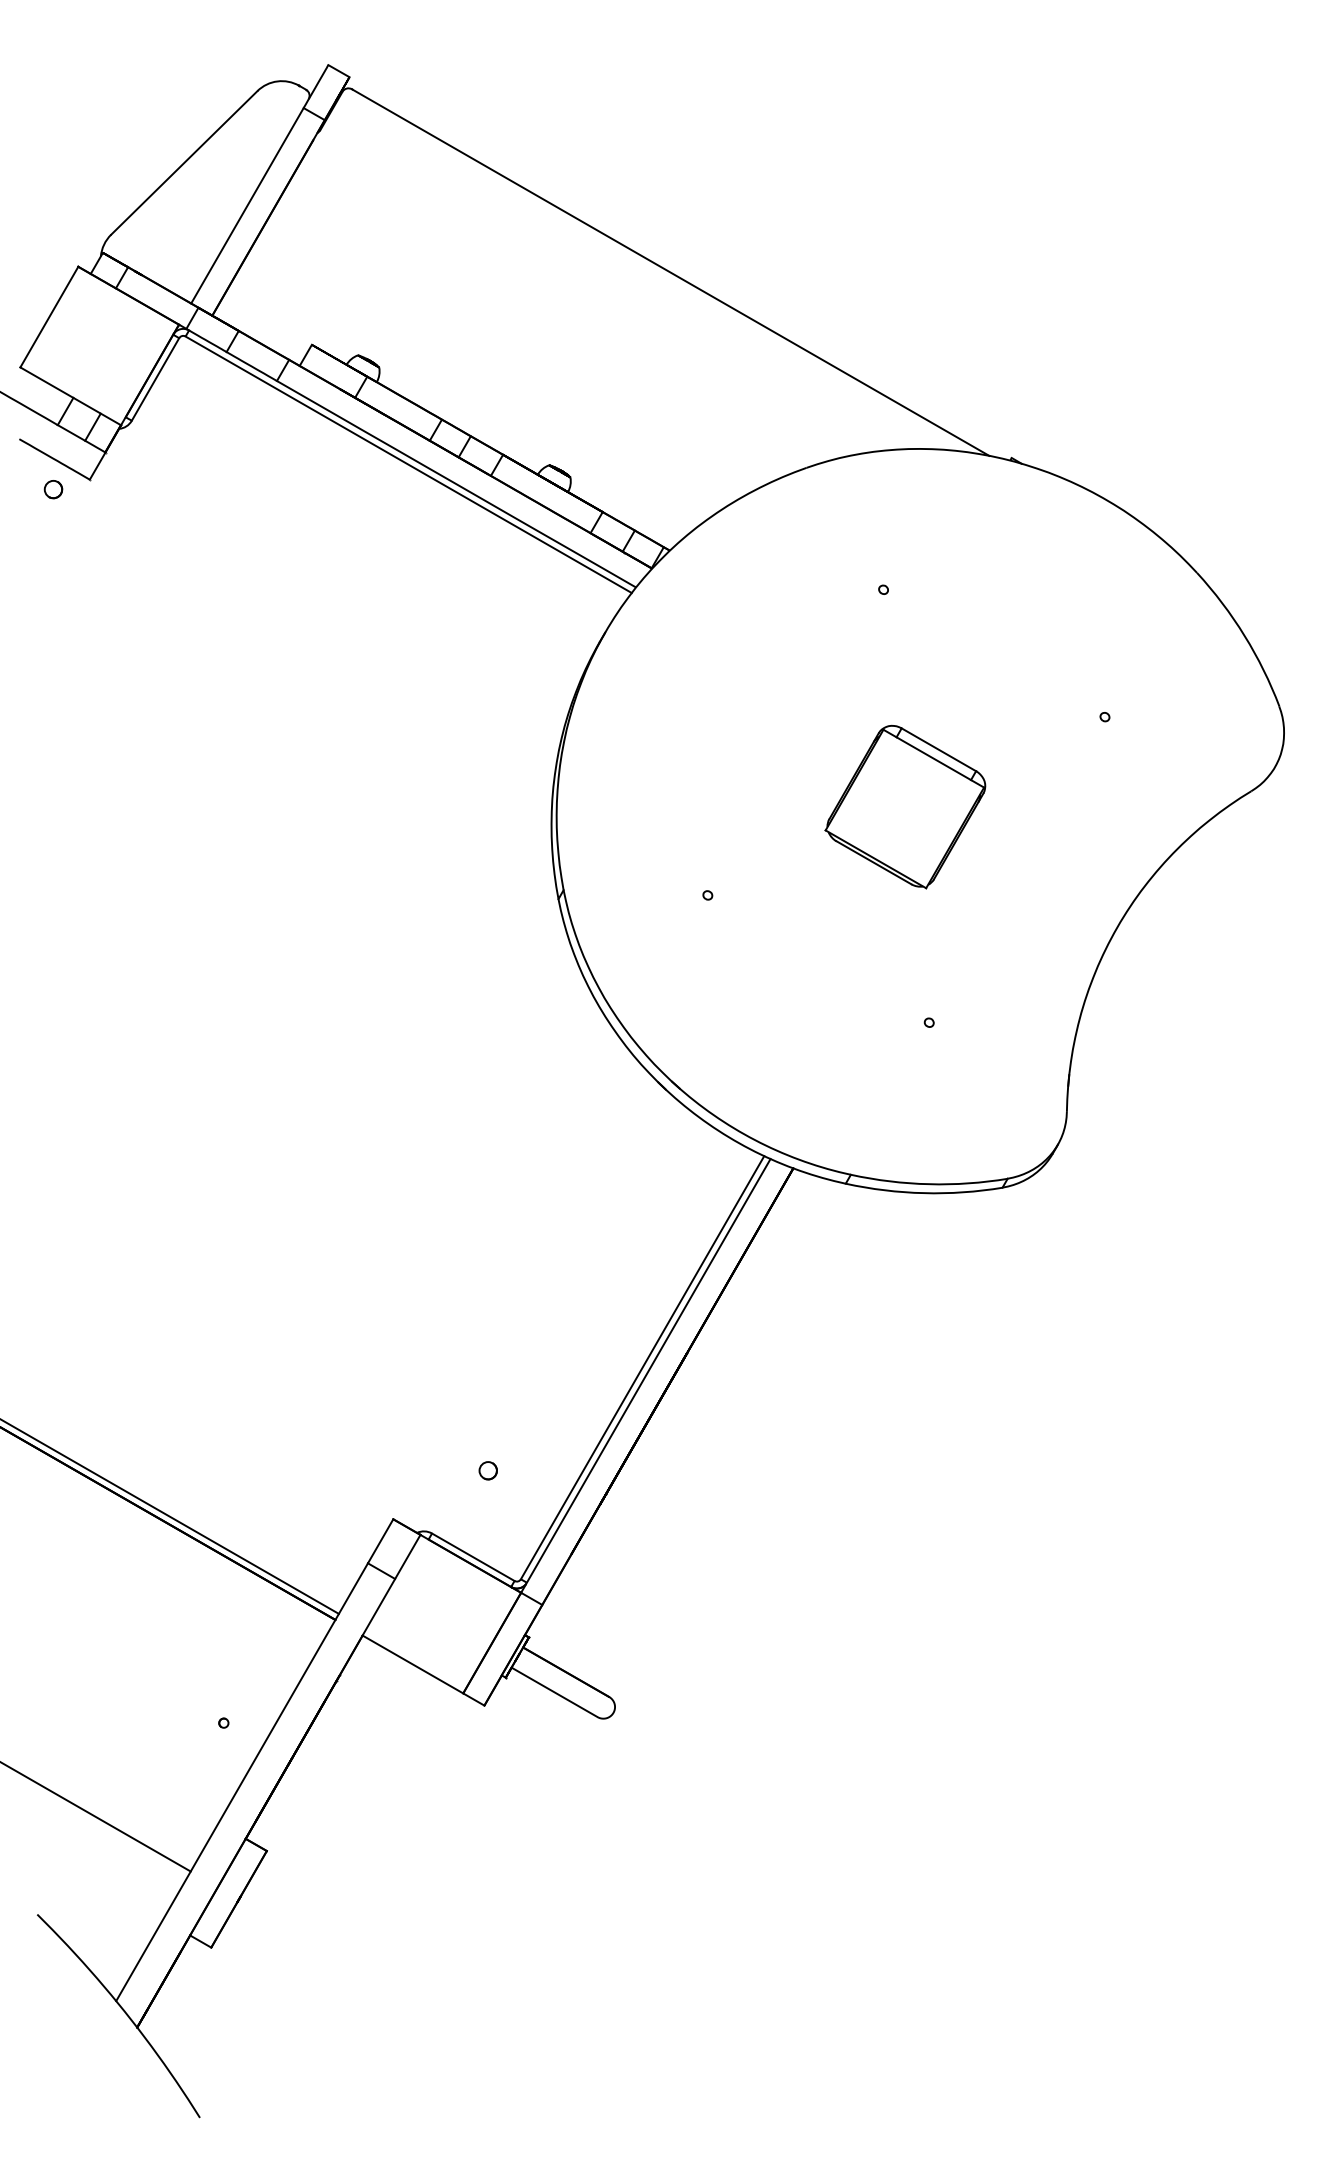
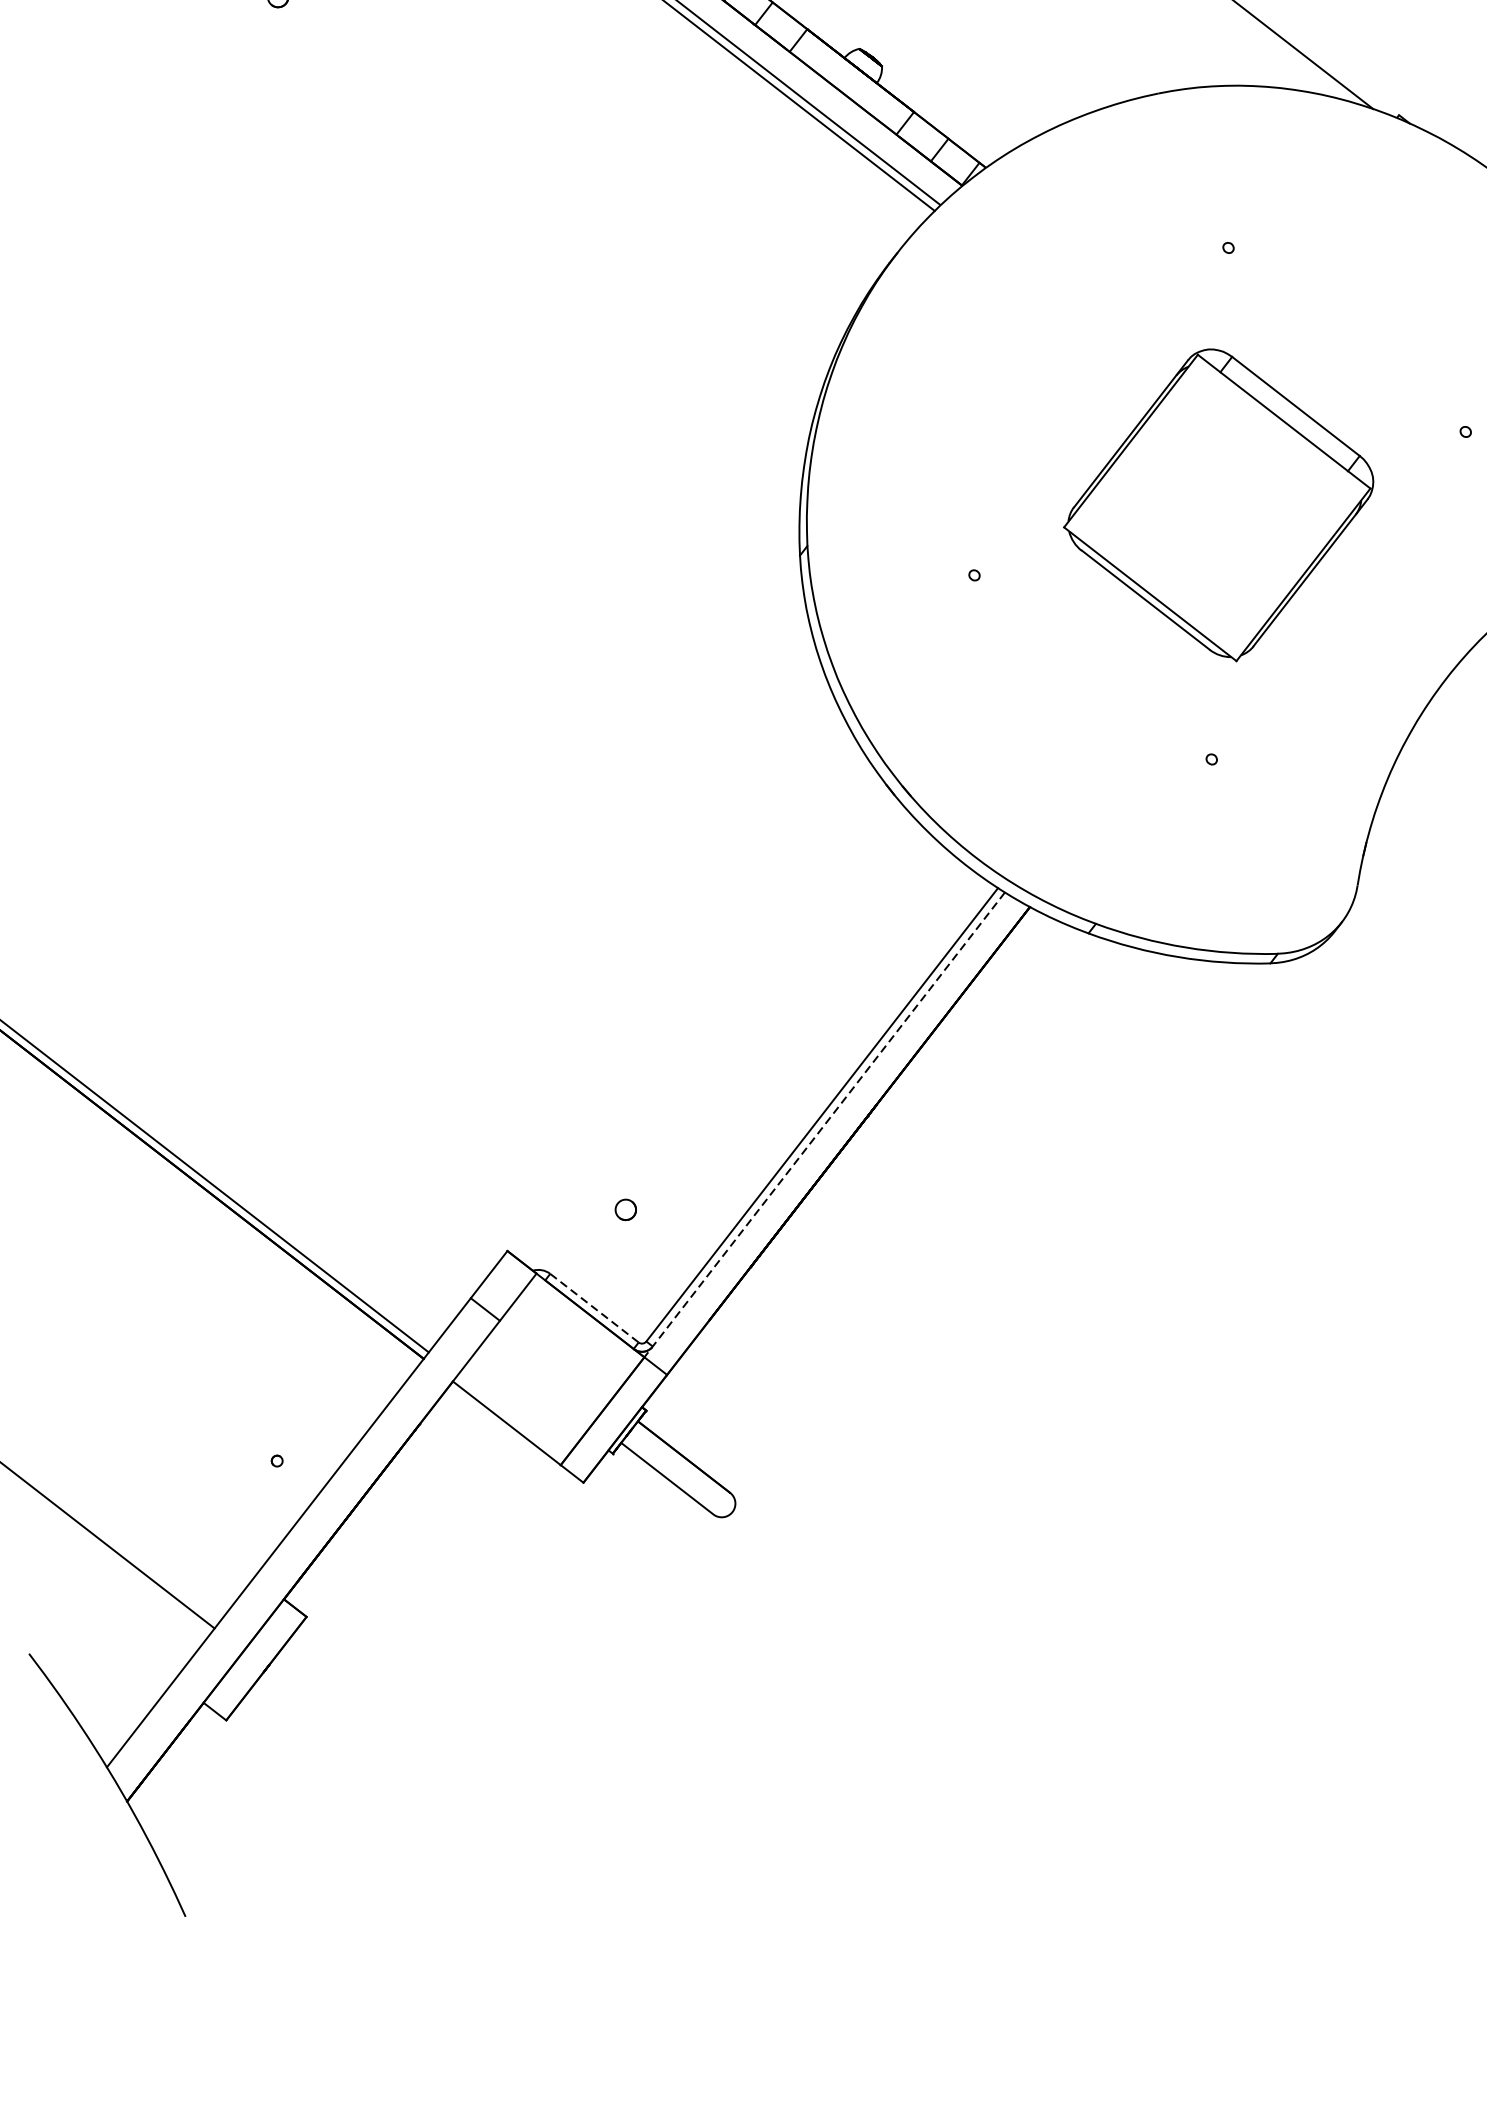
part: (905, 806) -> (1219, 503), size x1.6
line: (645, 1376) -> (824, 1125), solid -> dashed
line: (473, 1557) -> (594, 1308), solid -> dashed

